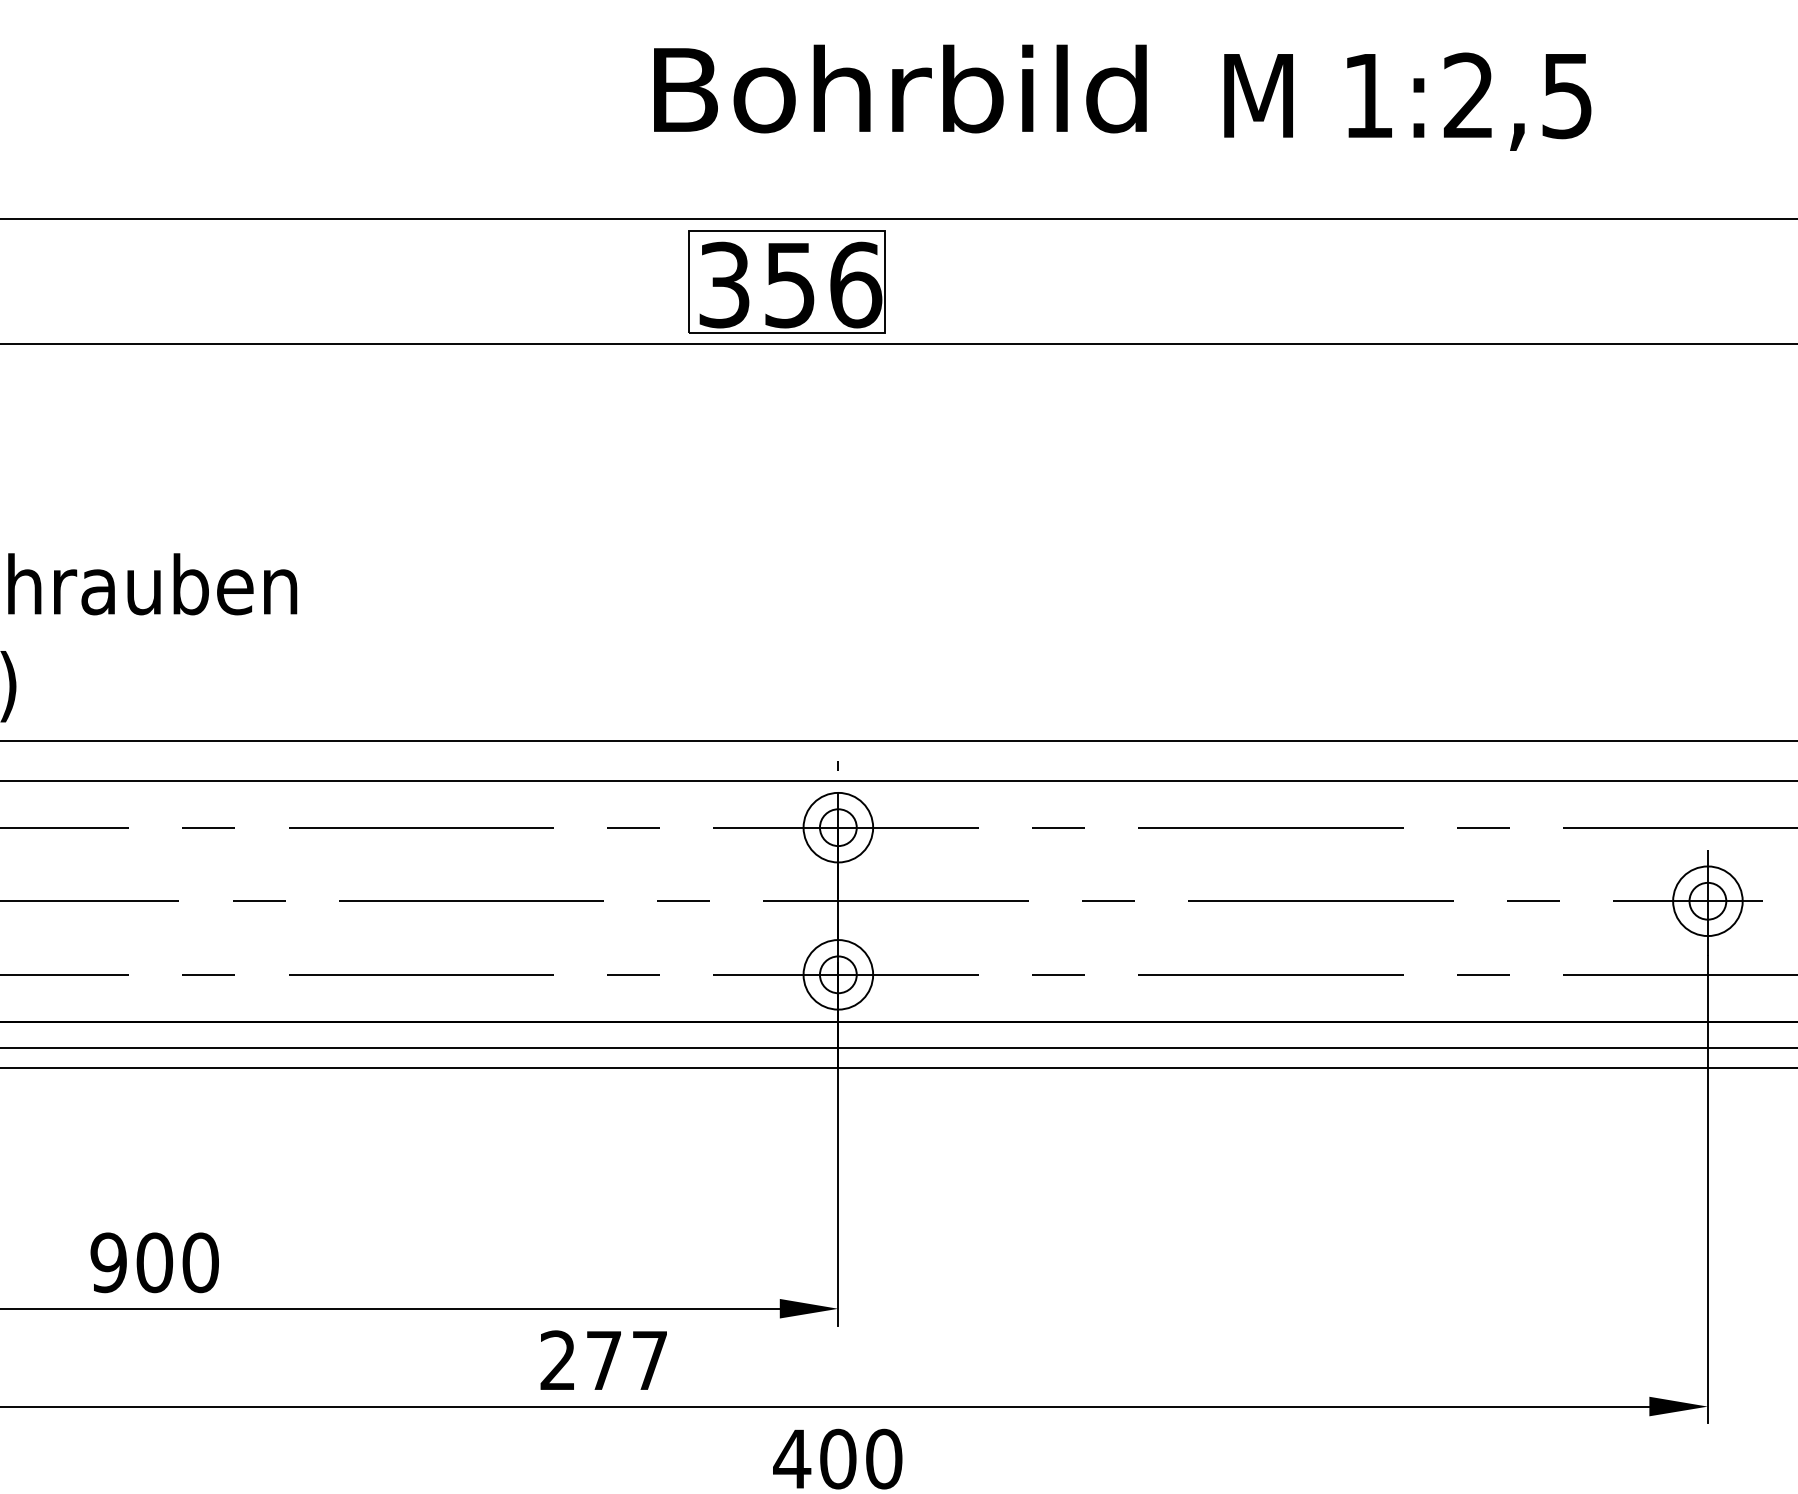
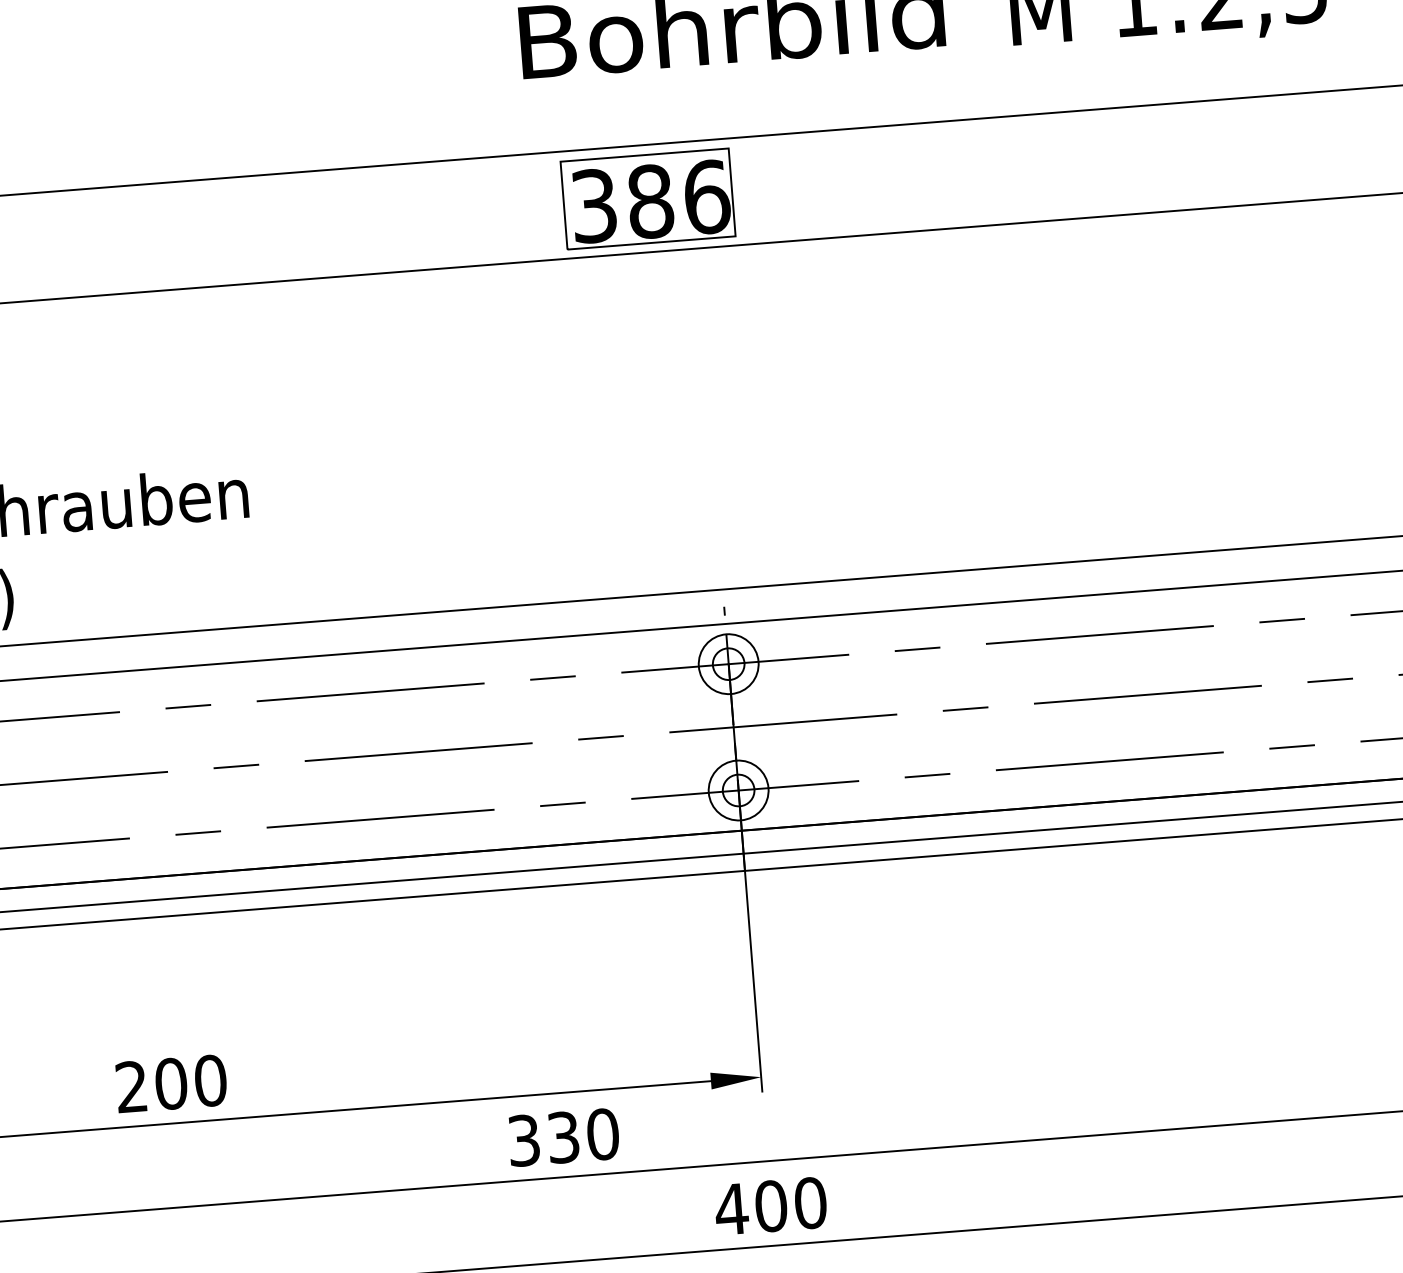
text: (790, 284) -> (650, 201), 356 -> 386
text: (108, 1262) -> (131, 1086), 900 -> 200
text: (604, 1360) -> (563, 1137), 277 -> 330

